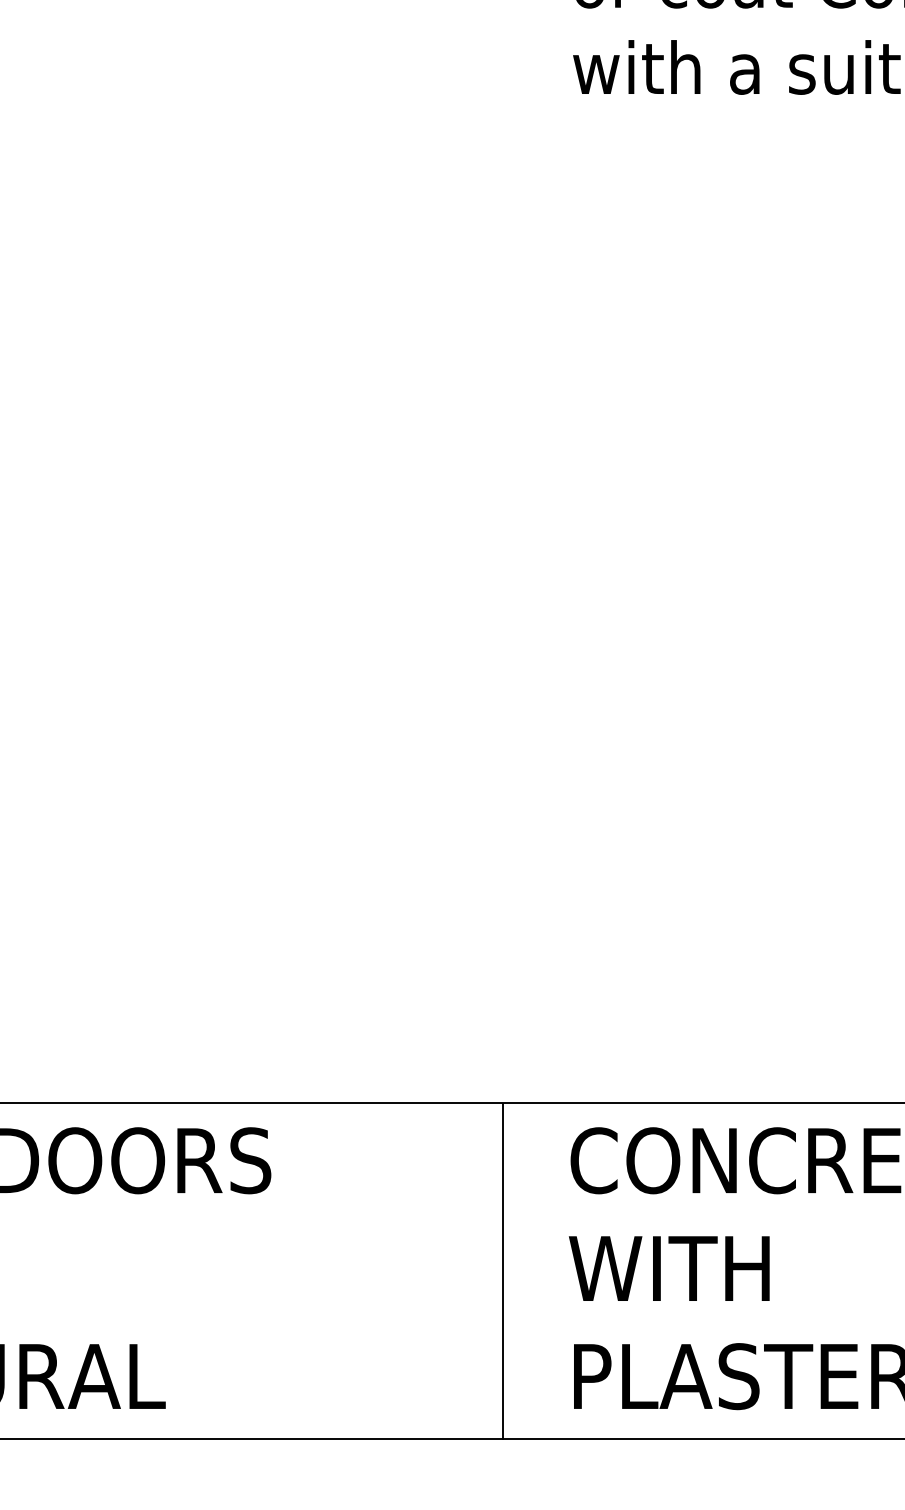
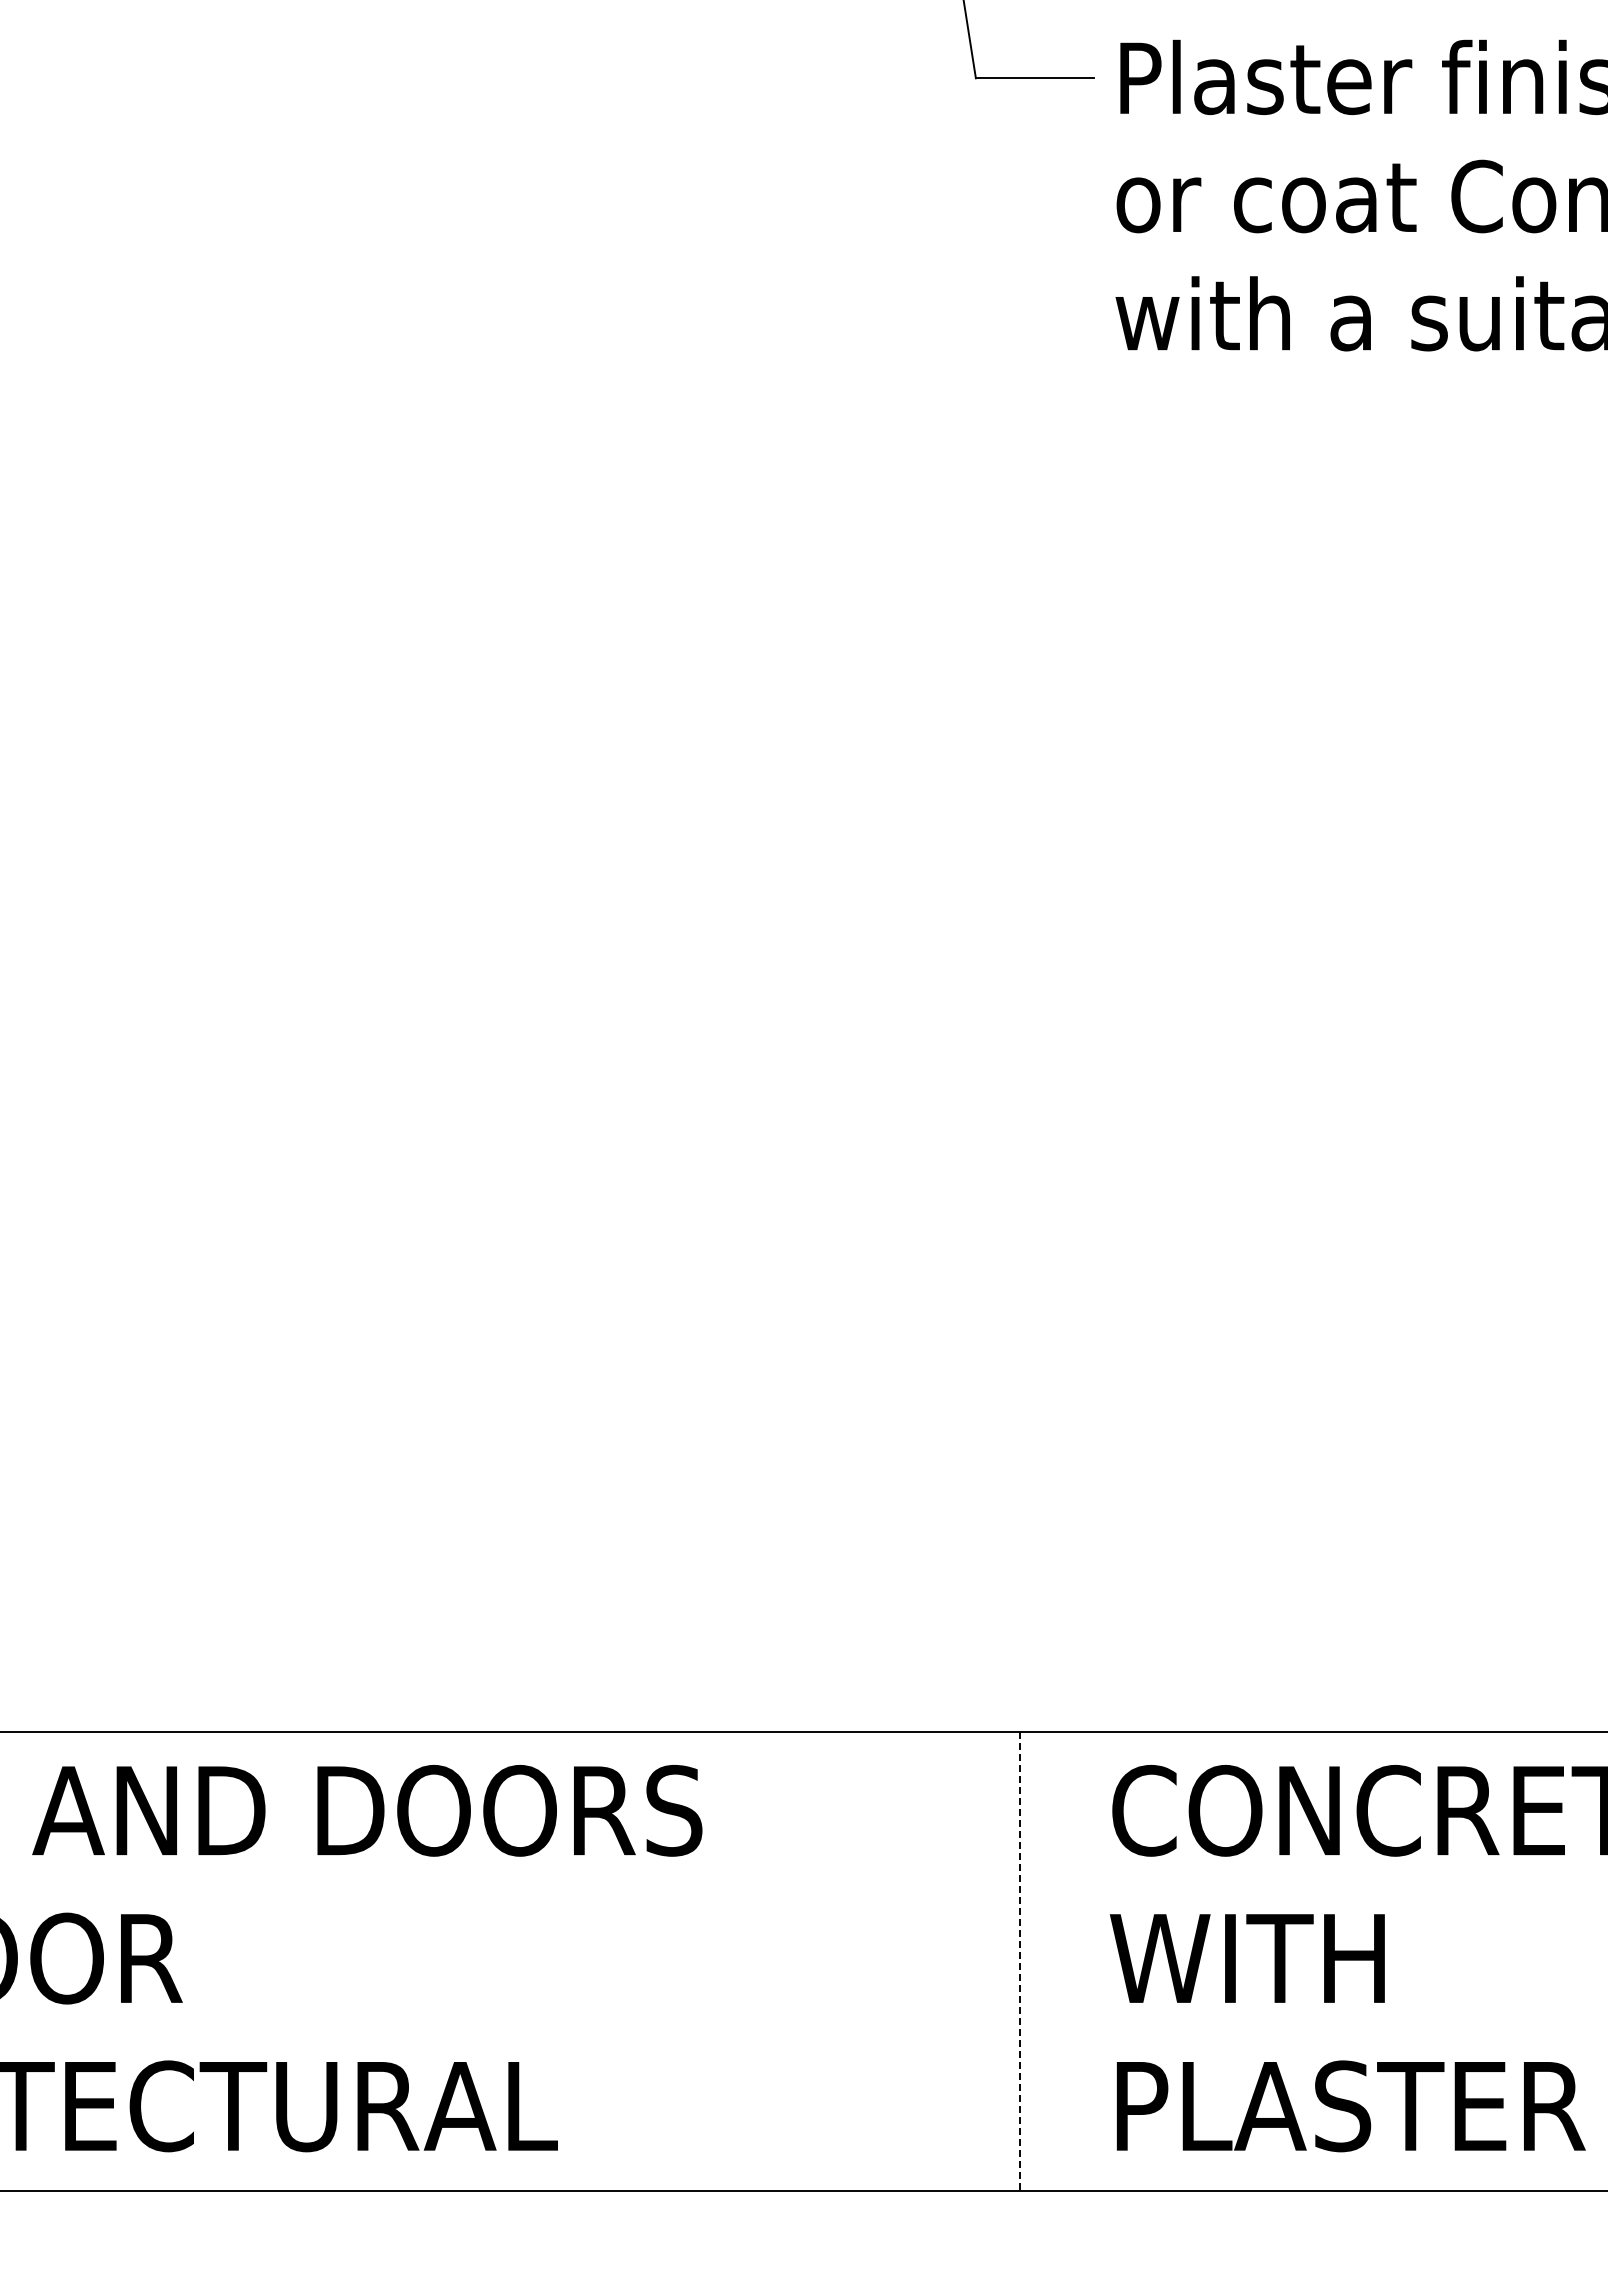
line: (503, 1272) -> (1020, 1963), solid -> dashed

